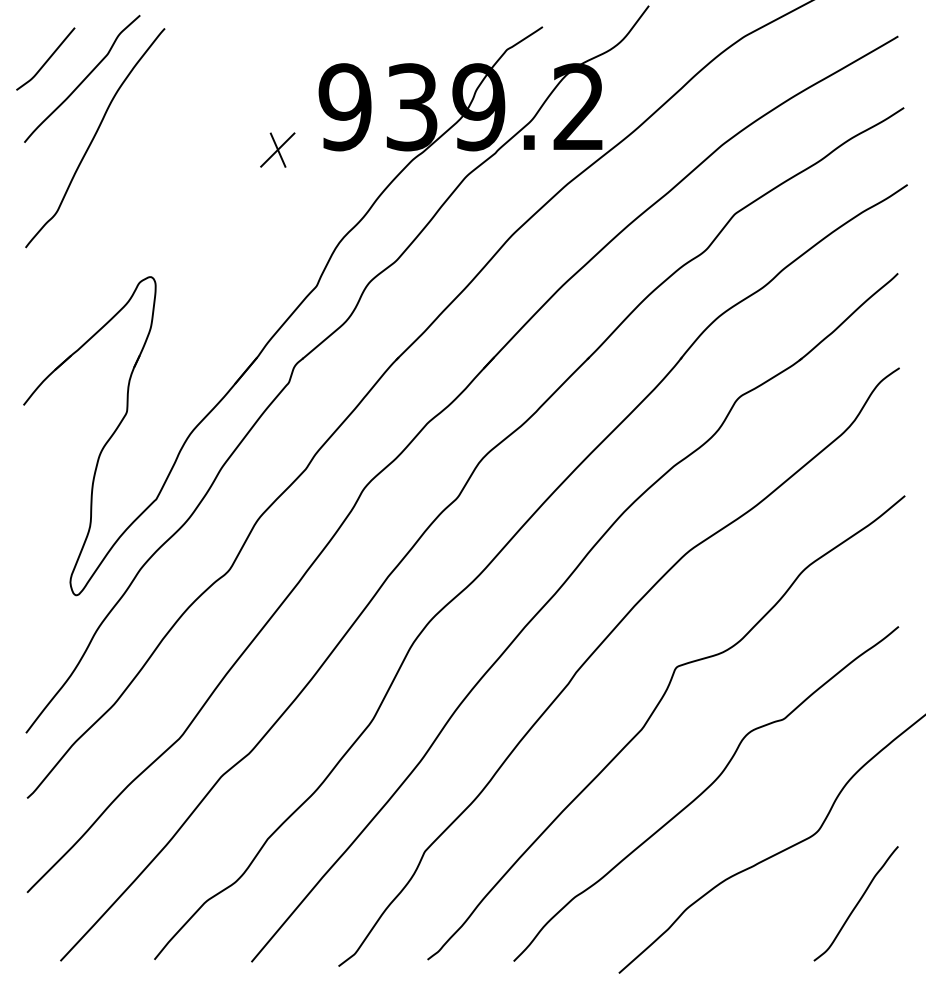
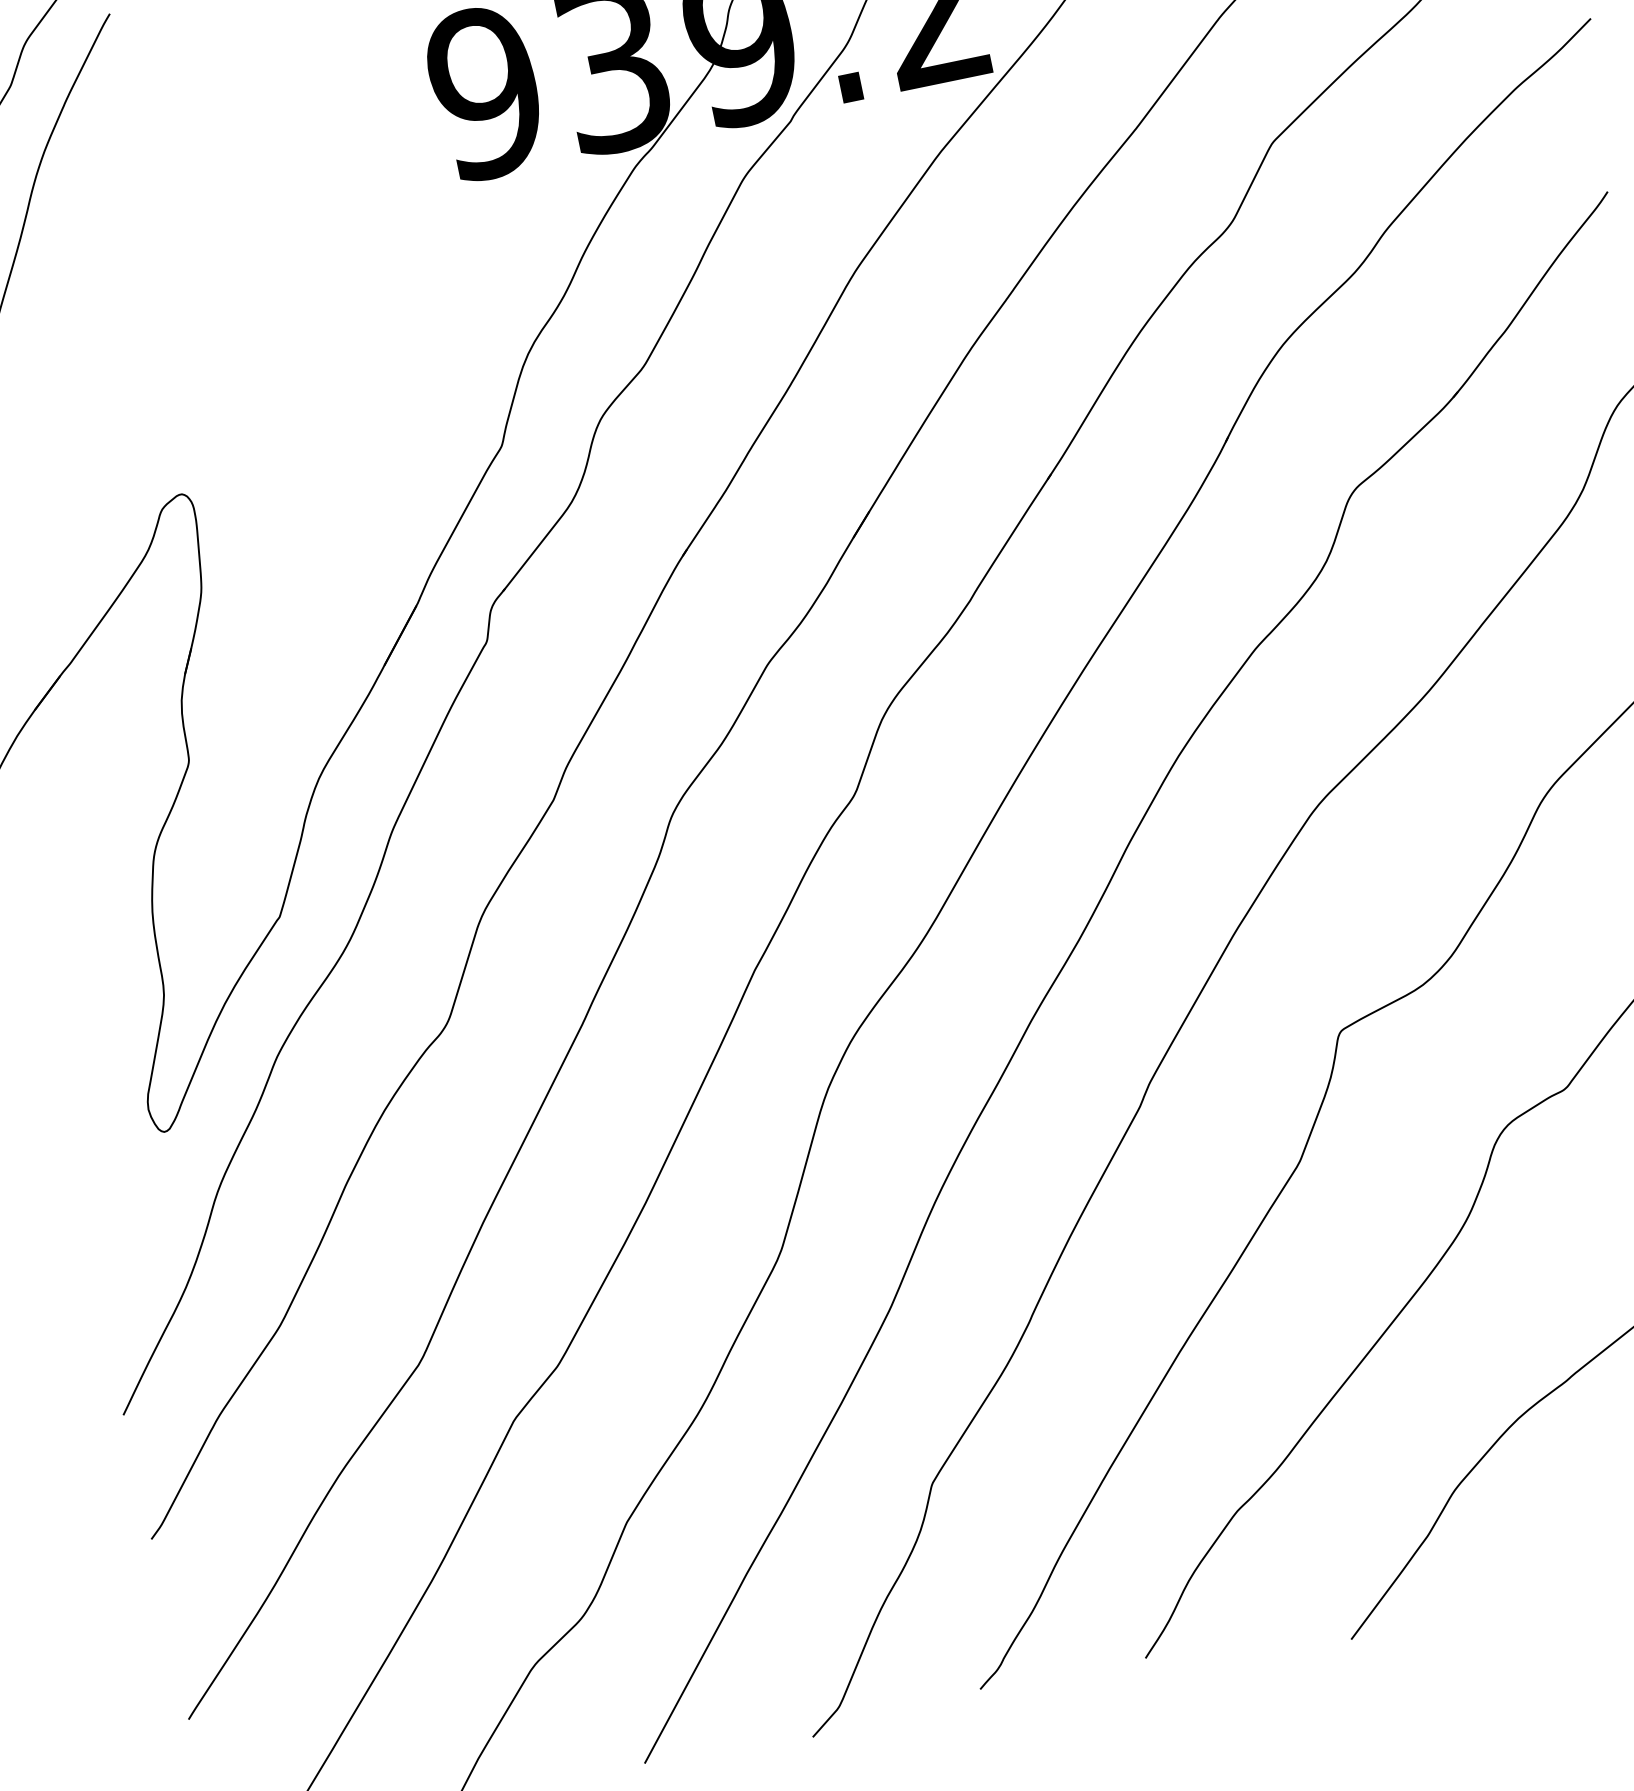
part: (277, 149) -> (372, 200), removed

